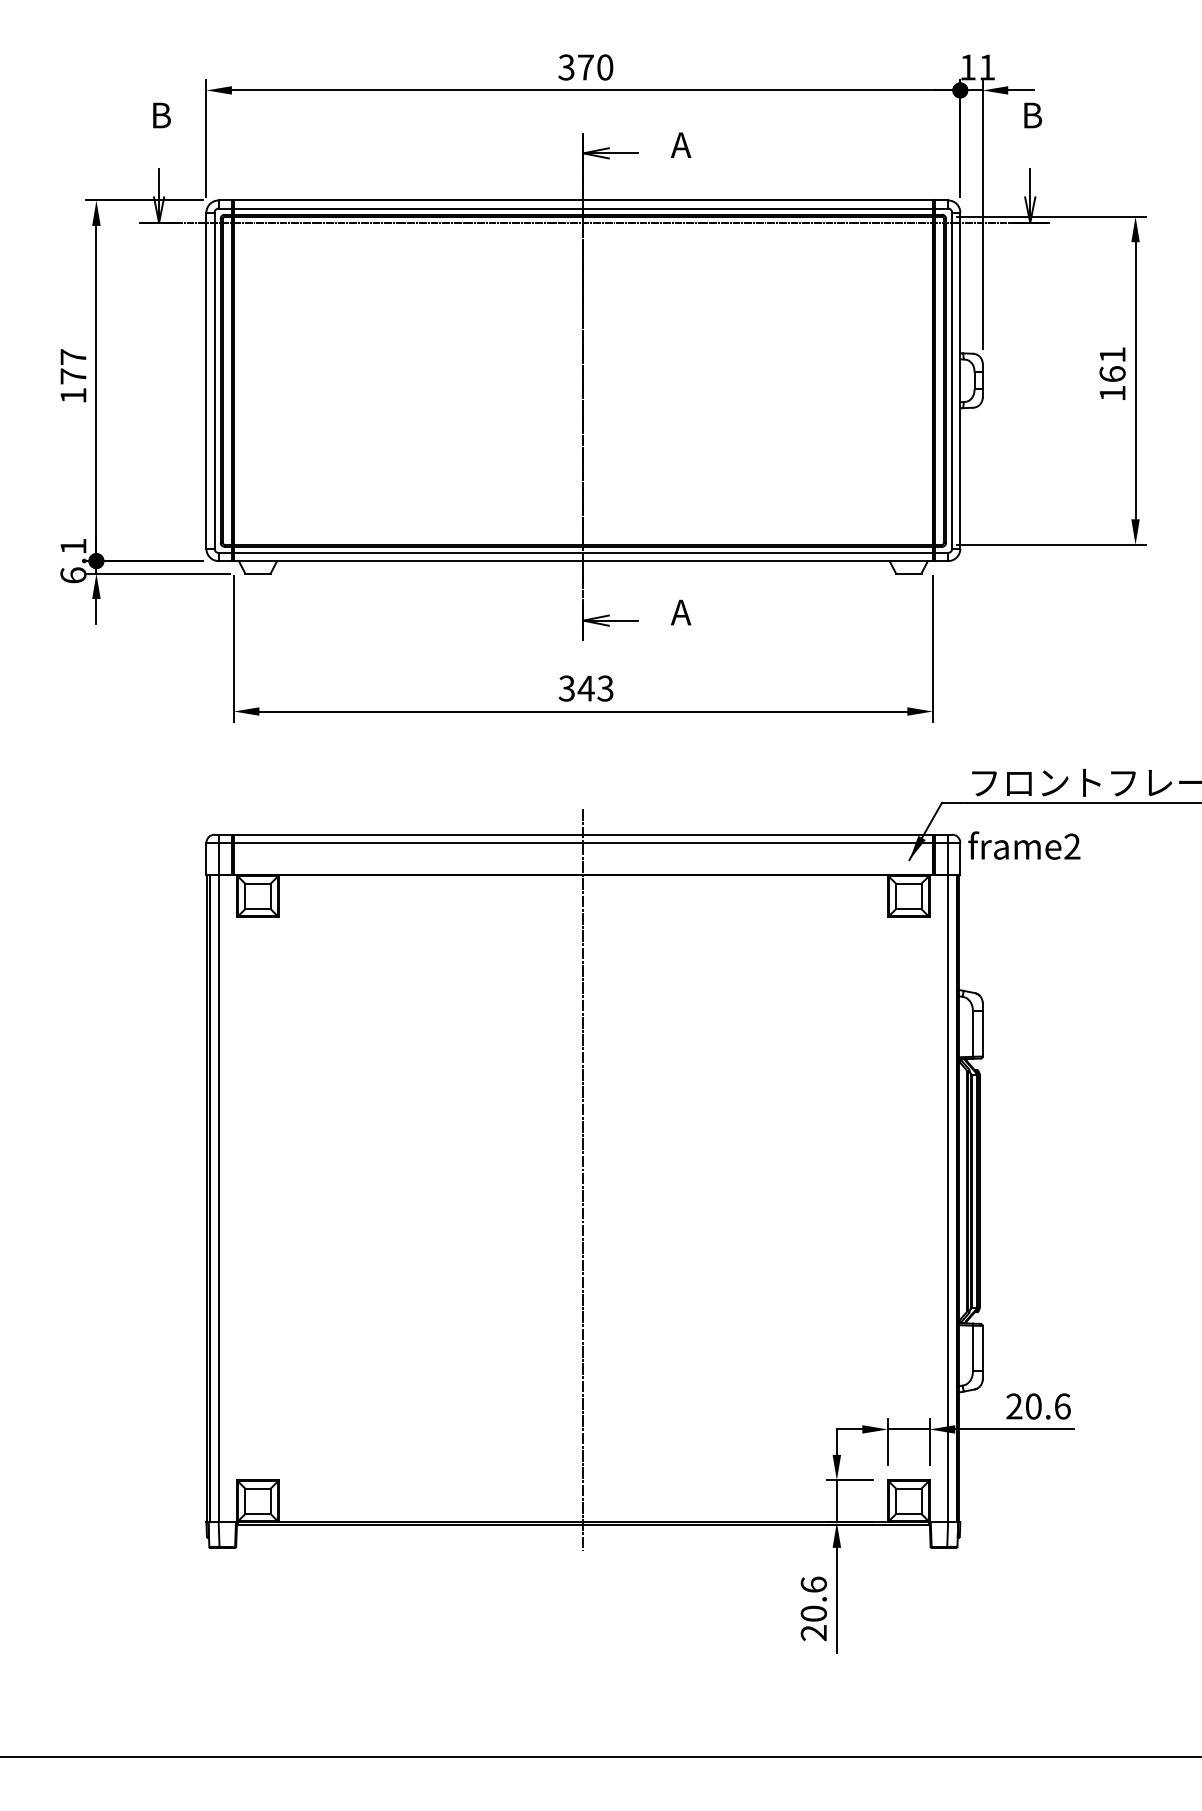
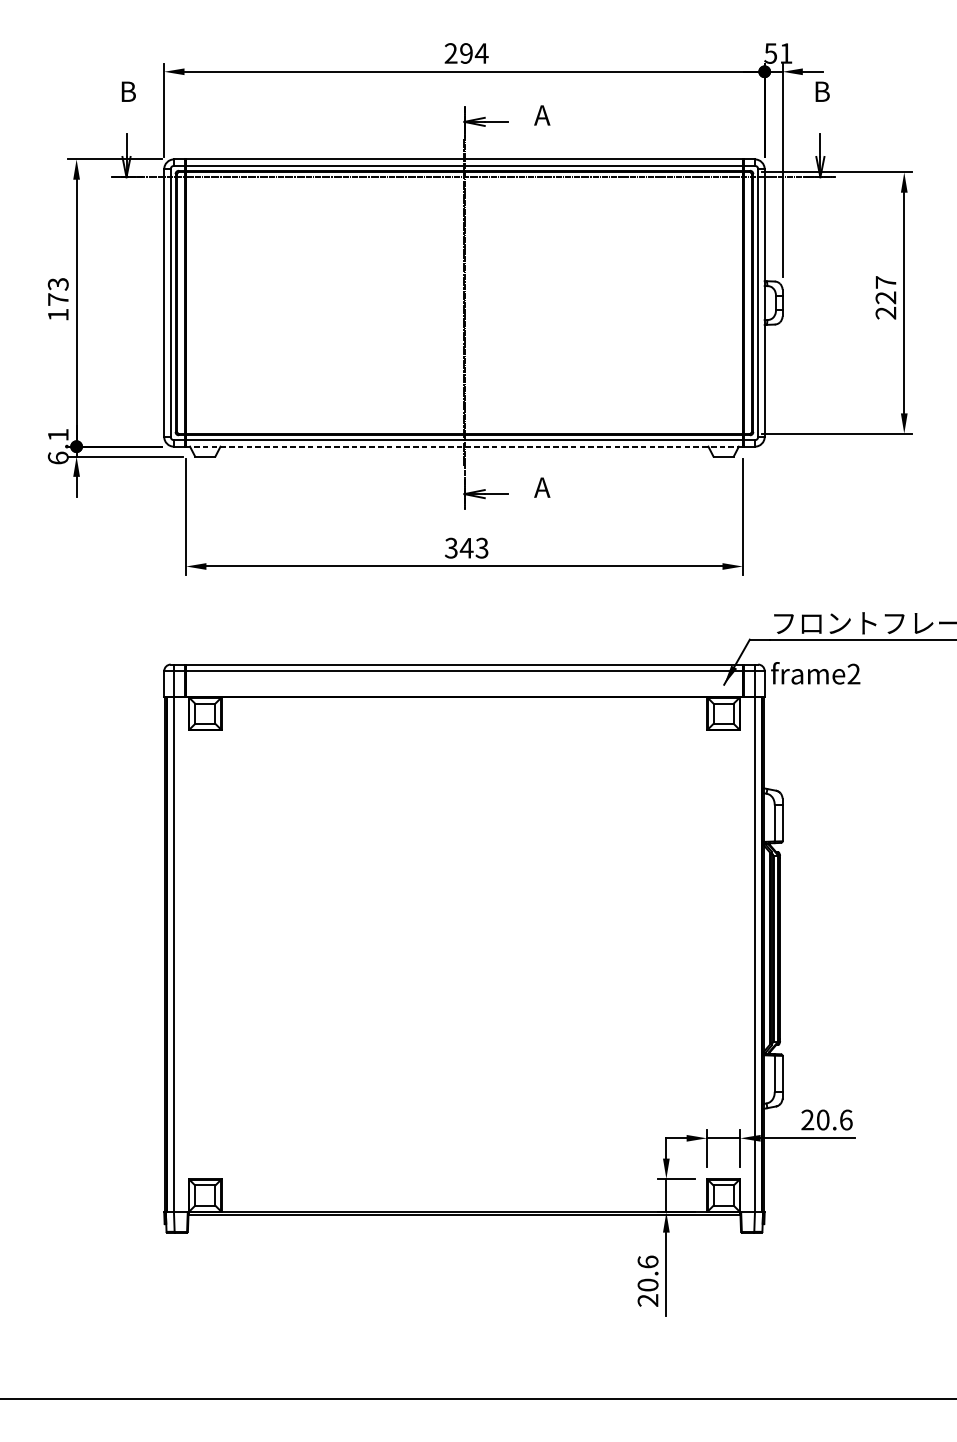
text: (585, 67) -> (466, 53), 370 -> 294
text: (967, 67) -> (770, 53), 11 -> 51
text: (73, 357) -> (58, 284), 177 -> 173
text: (1112, 374) -> (885, 298), 161 -> 227
line: (582, 561) -> (463, 447), solid -> dashed
line: (583, 1179) -> (464, 939), removed

